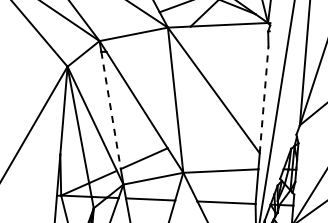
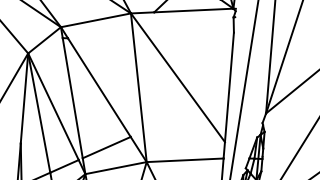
line: (264, 99) -> (229, 87), dashed -> solid
line: (111, 110) -> (73, 98), dashed -> solid

